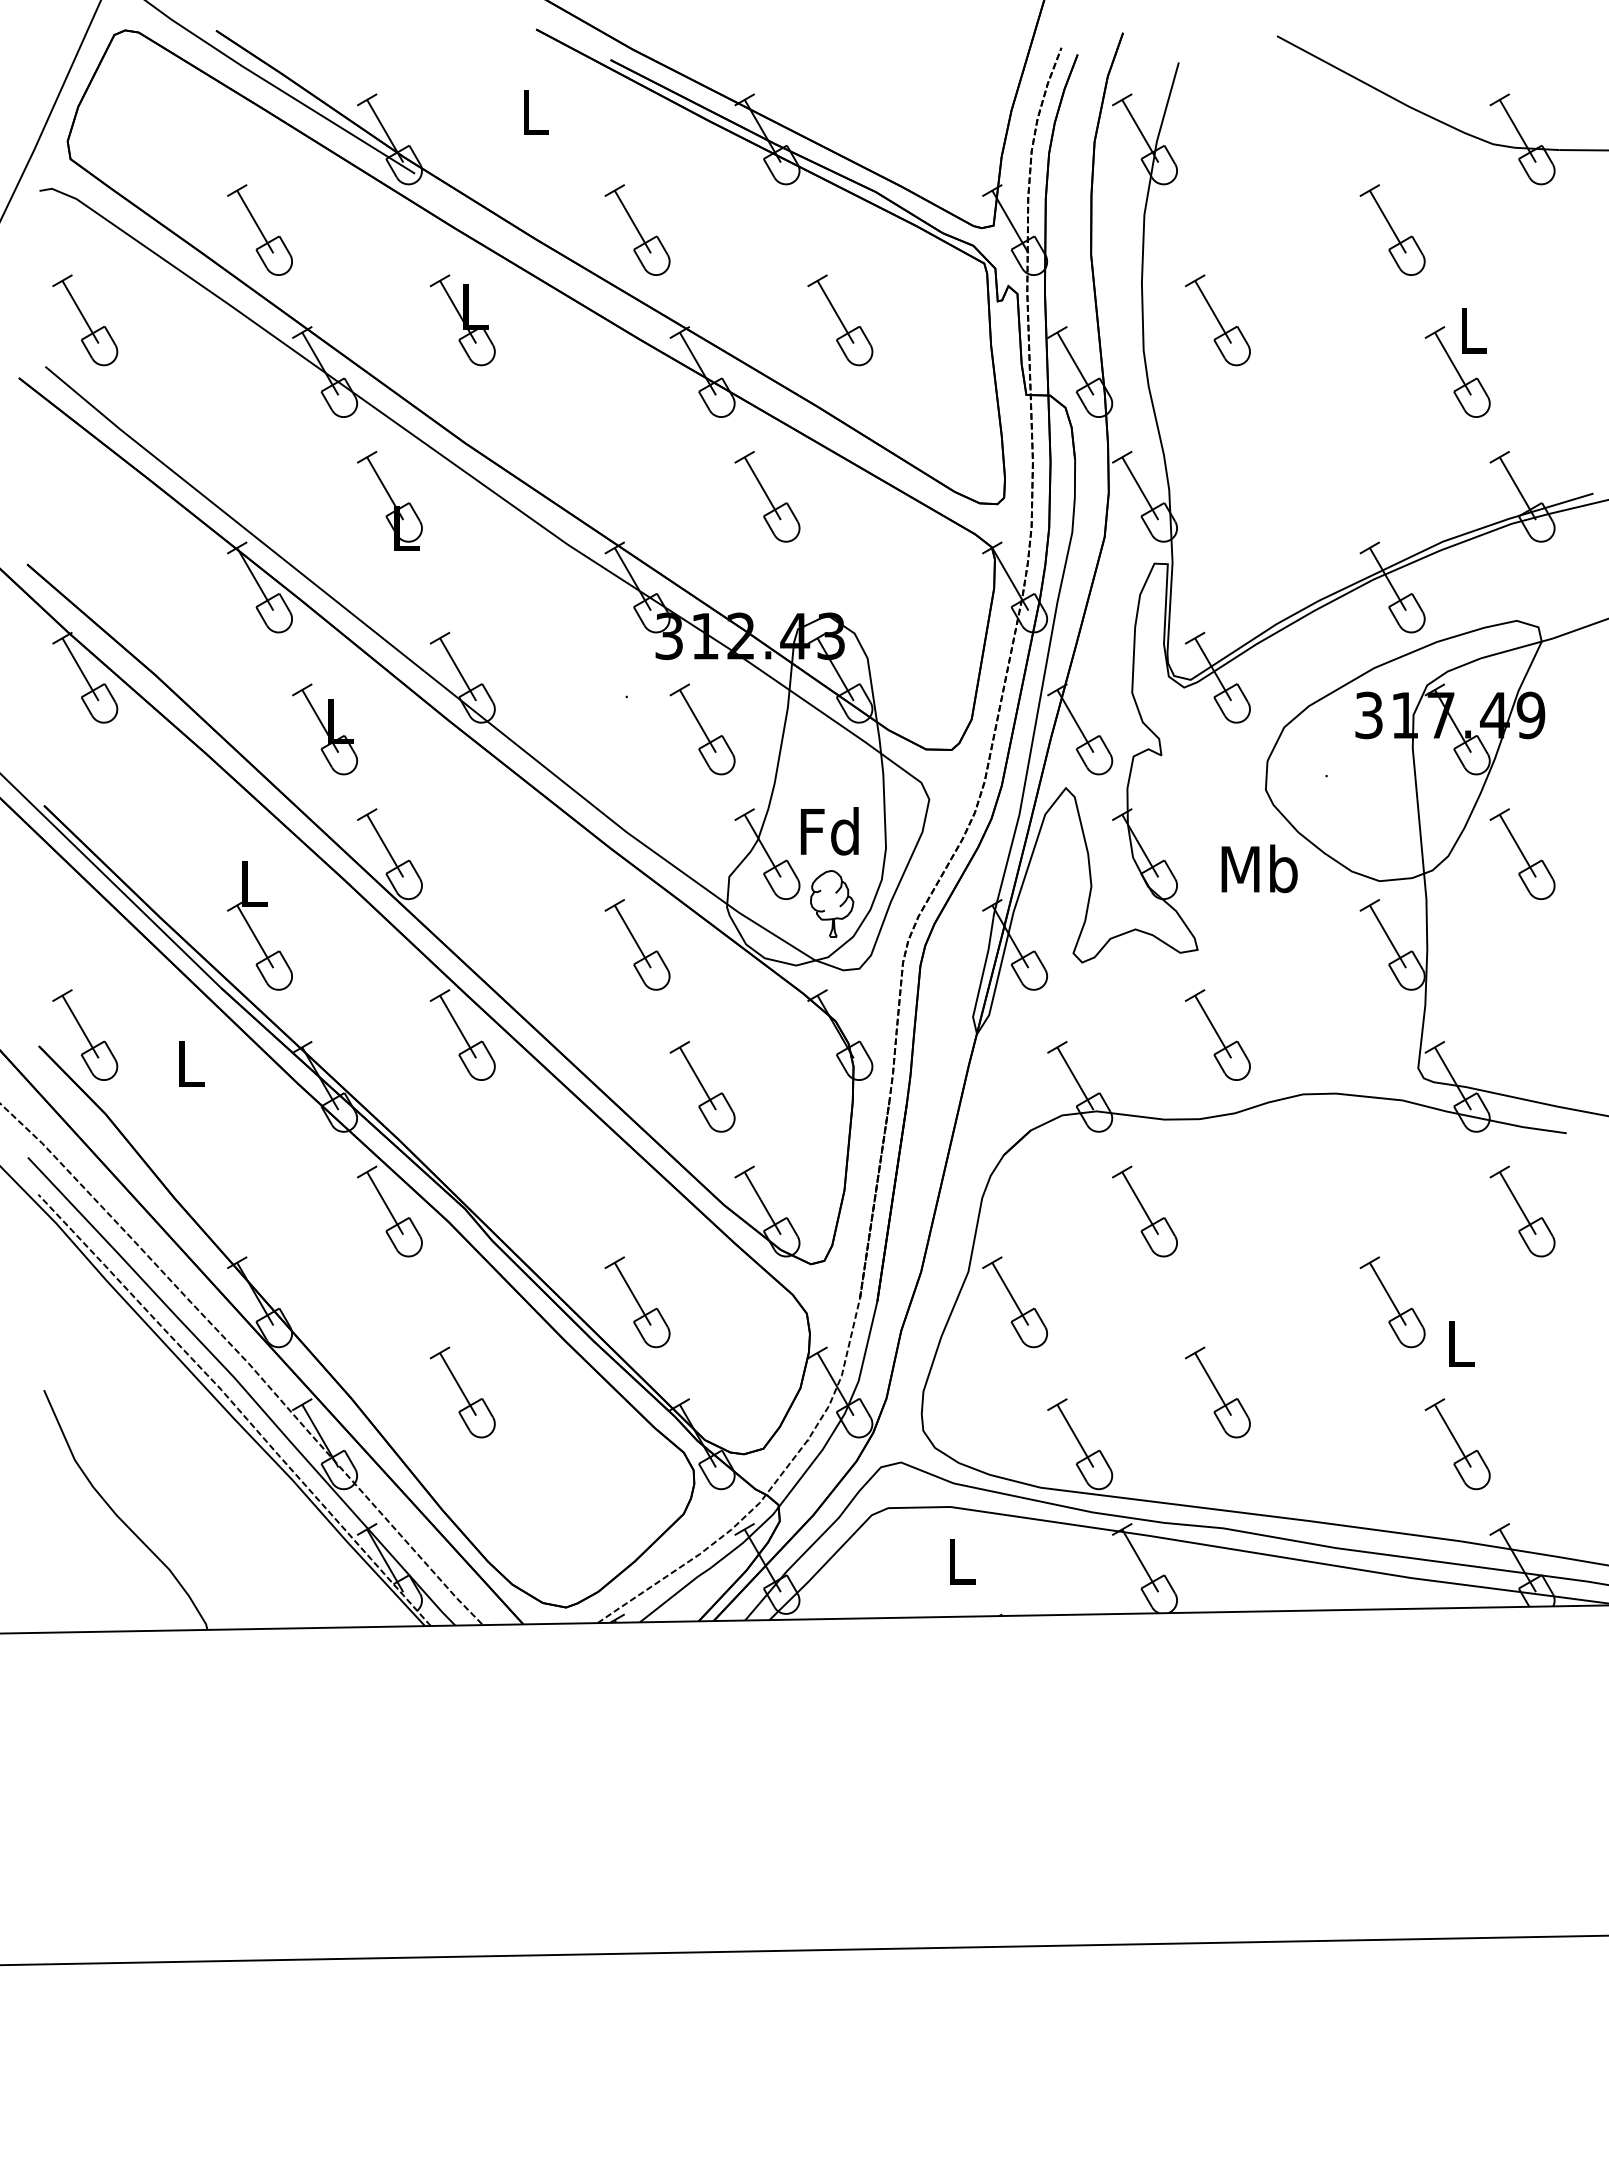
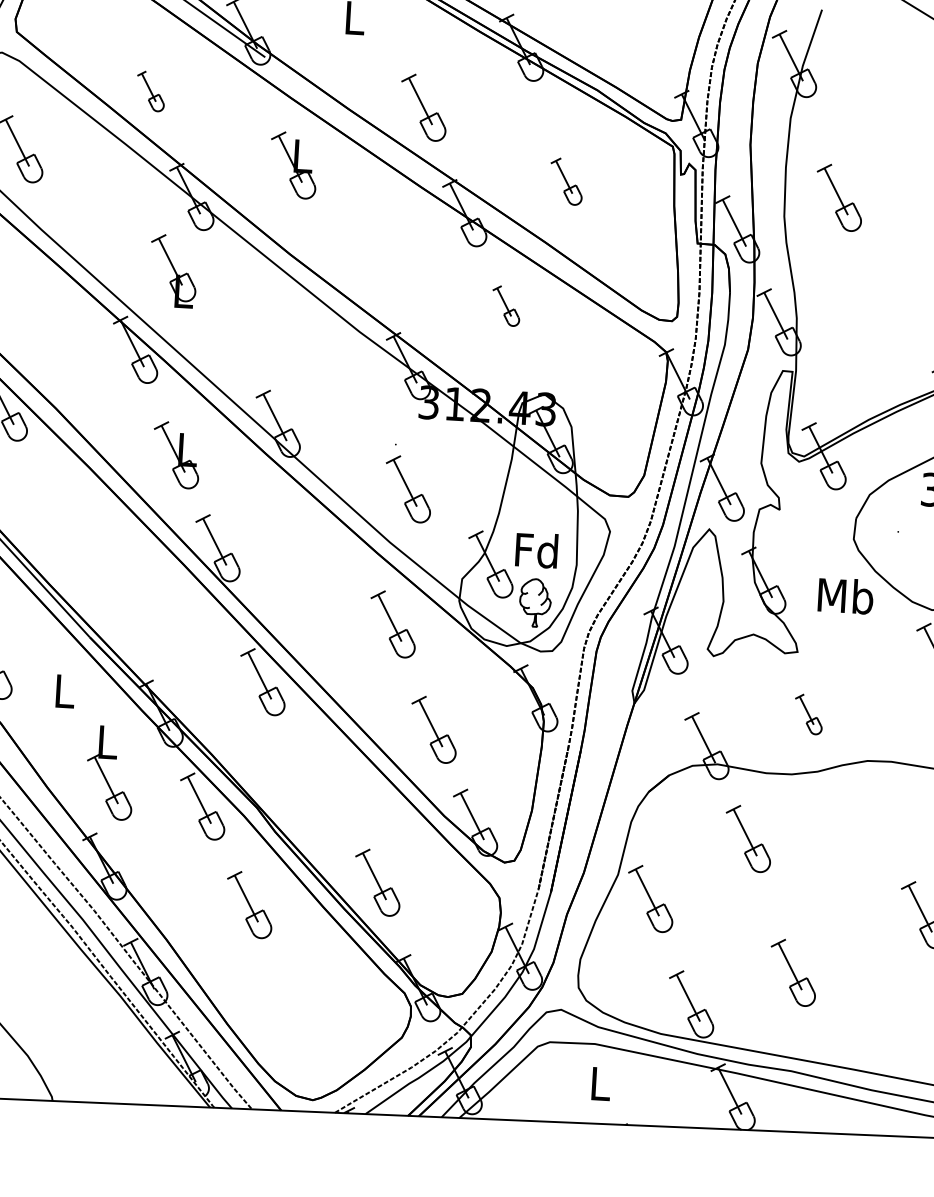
part: (259, 229) -> (150, 90), size x0.6
part: (840, 320) -> (566, 181), size x0.7
part: (767, 496) -> (506, 305), size x0.6
part: (389, 500) -> (173, 270), moved
part: (702, 729) -> (408, 489), moved
part: (252, 929) -> (104, 775), moved
part: (1217, 1034) -> (808, 713), size x0.6
part: (462, 1392) -> (249, 904), moved

